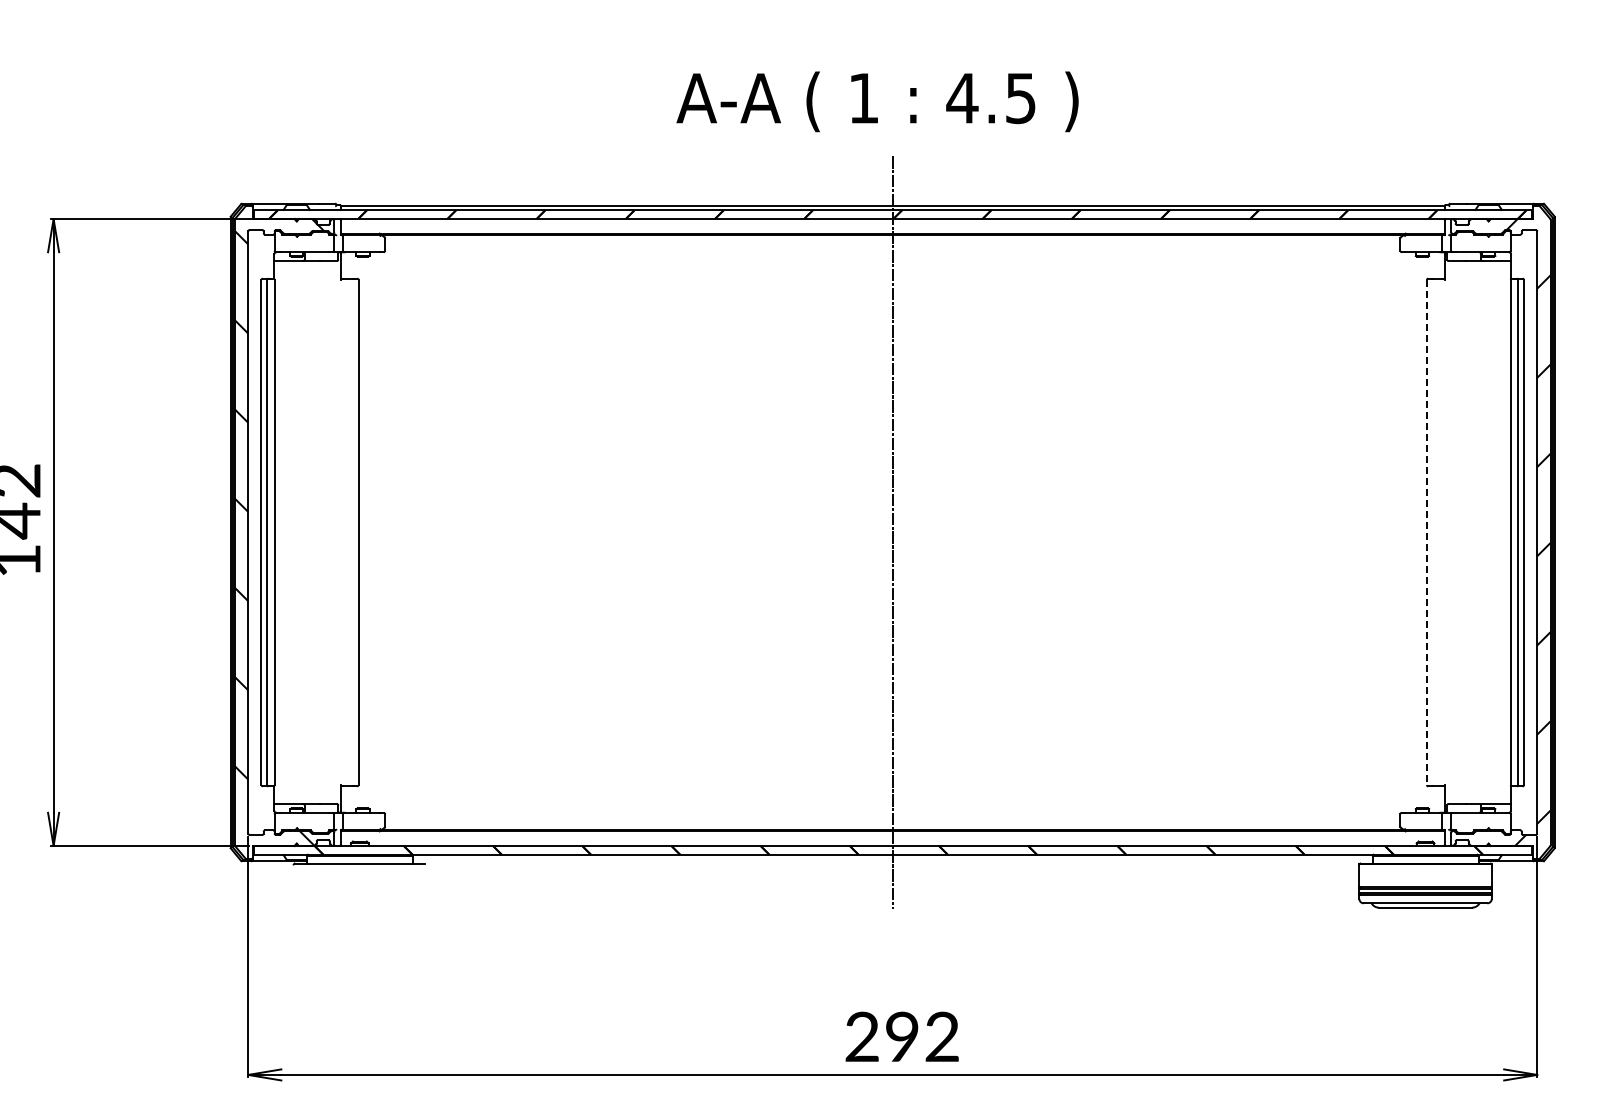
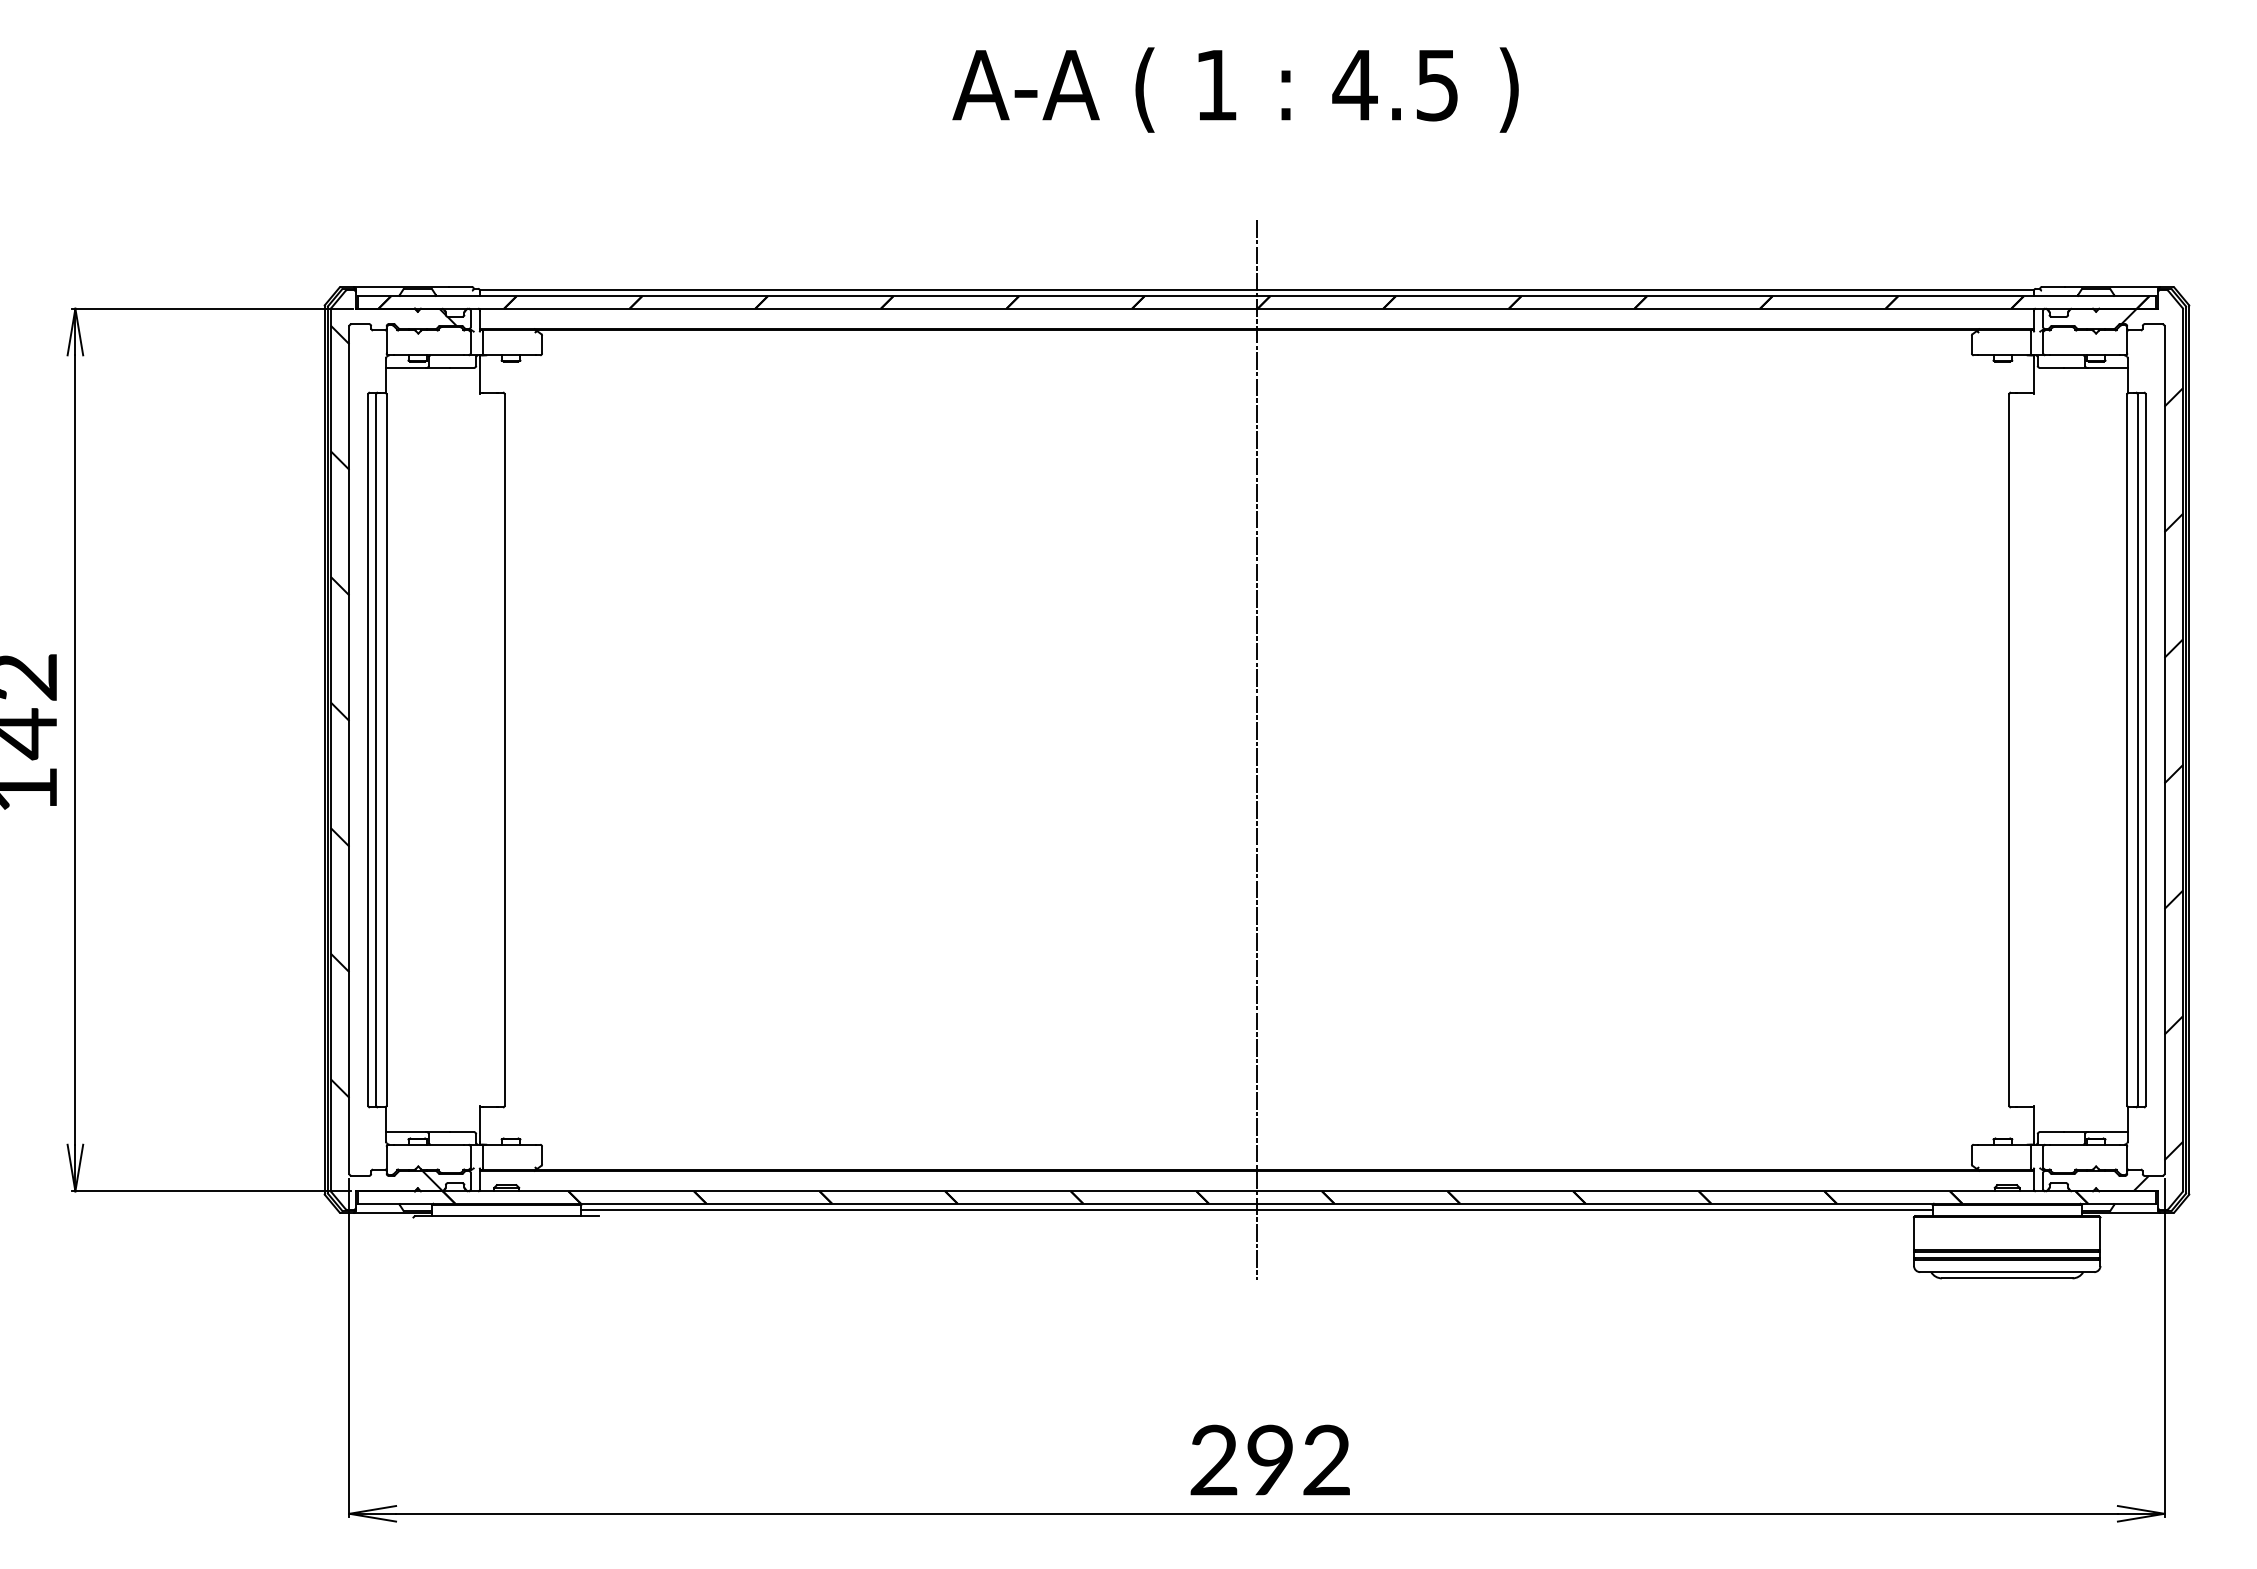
text: (877, 101) -> (1235, 89), moved
line: (1426, 532) -> (2008, 750), dashed -> solid
line: (892, 859) -> (1256, 1210), added

